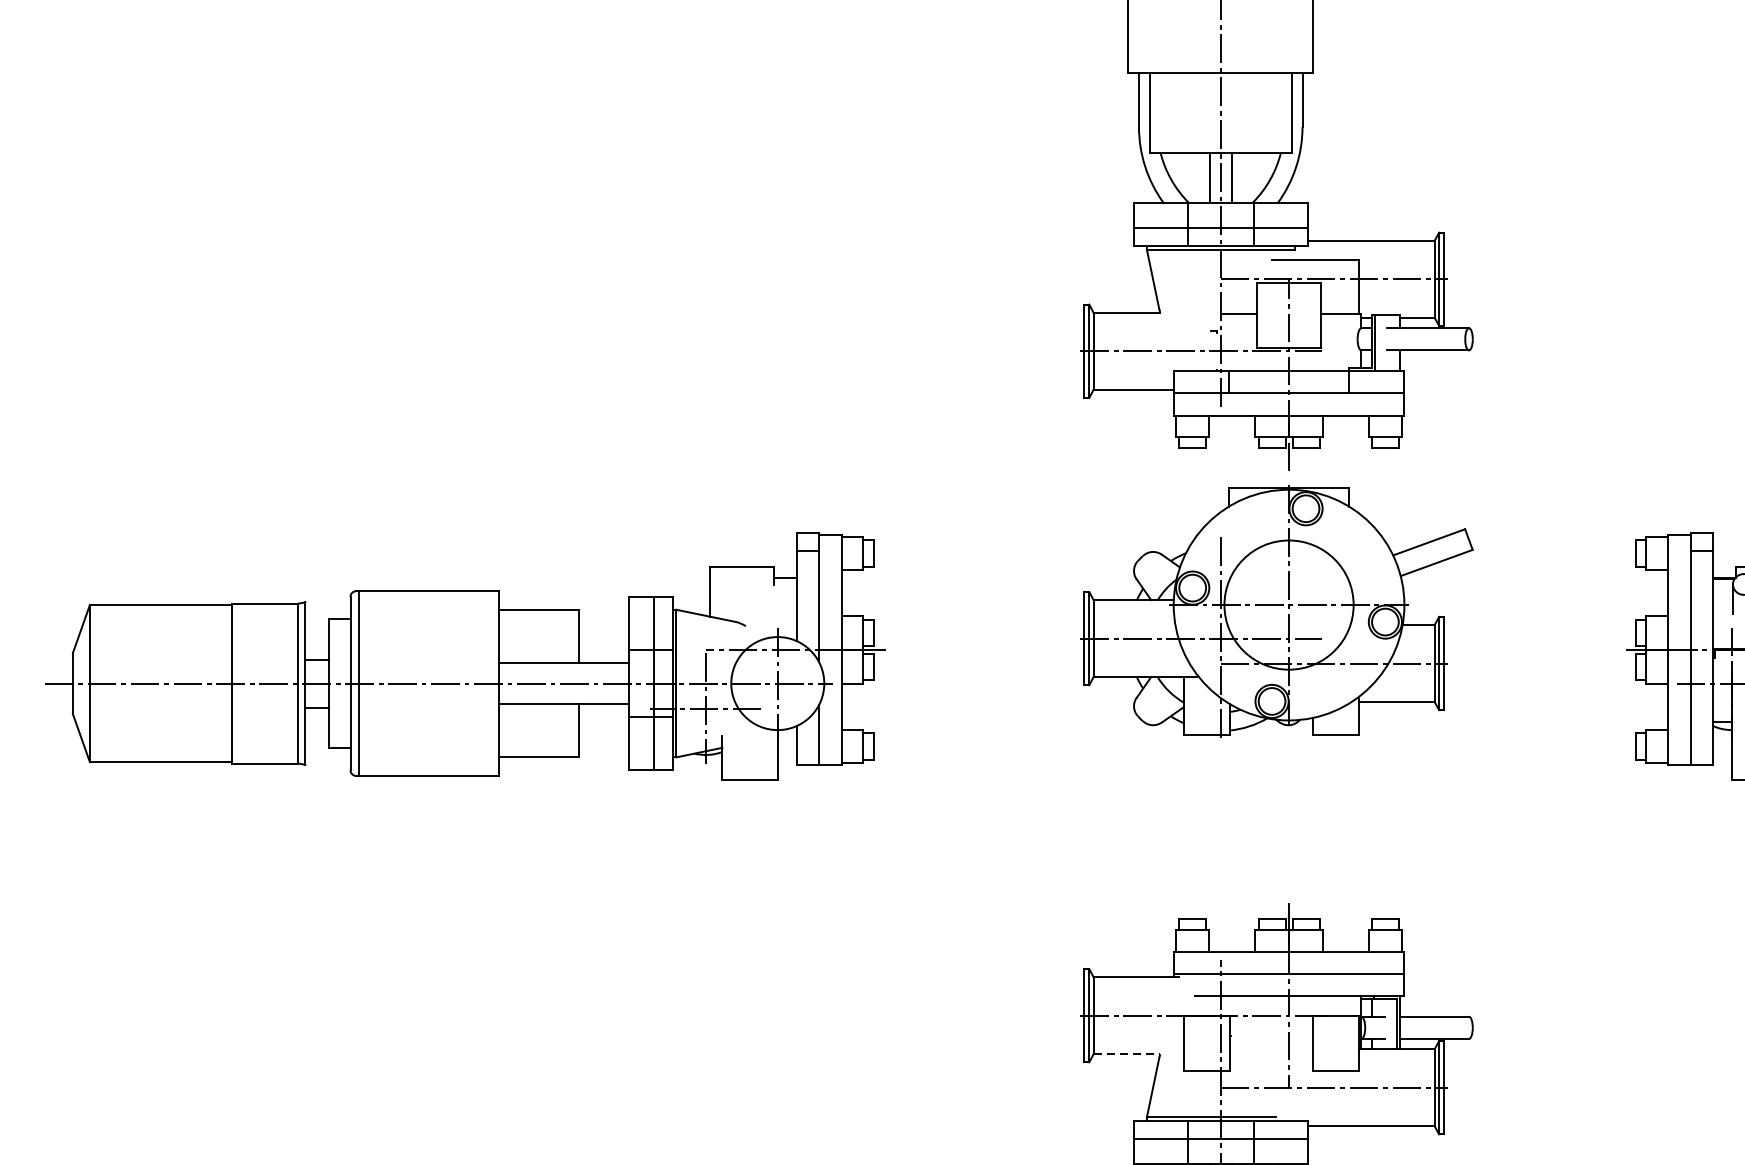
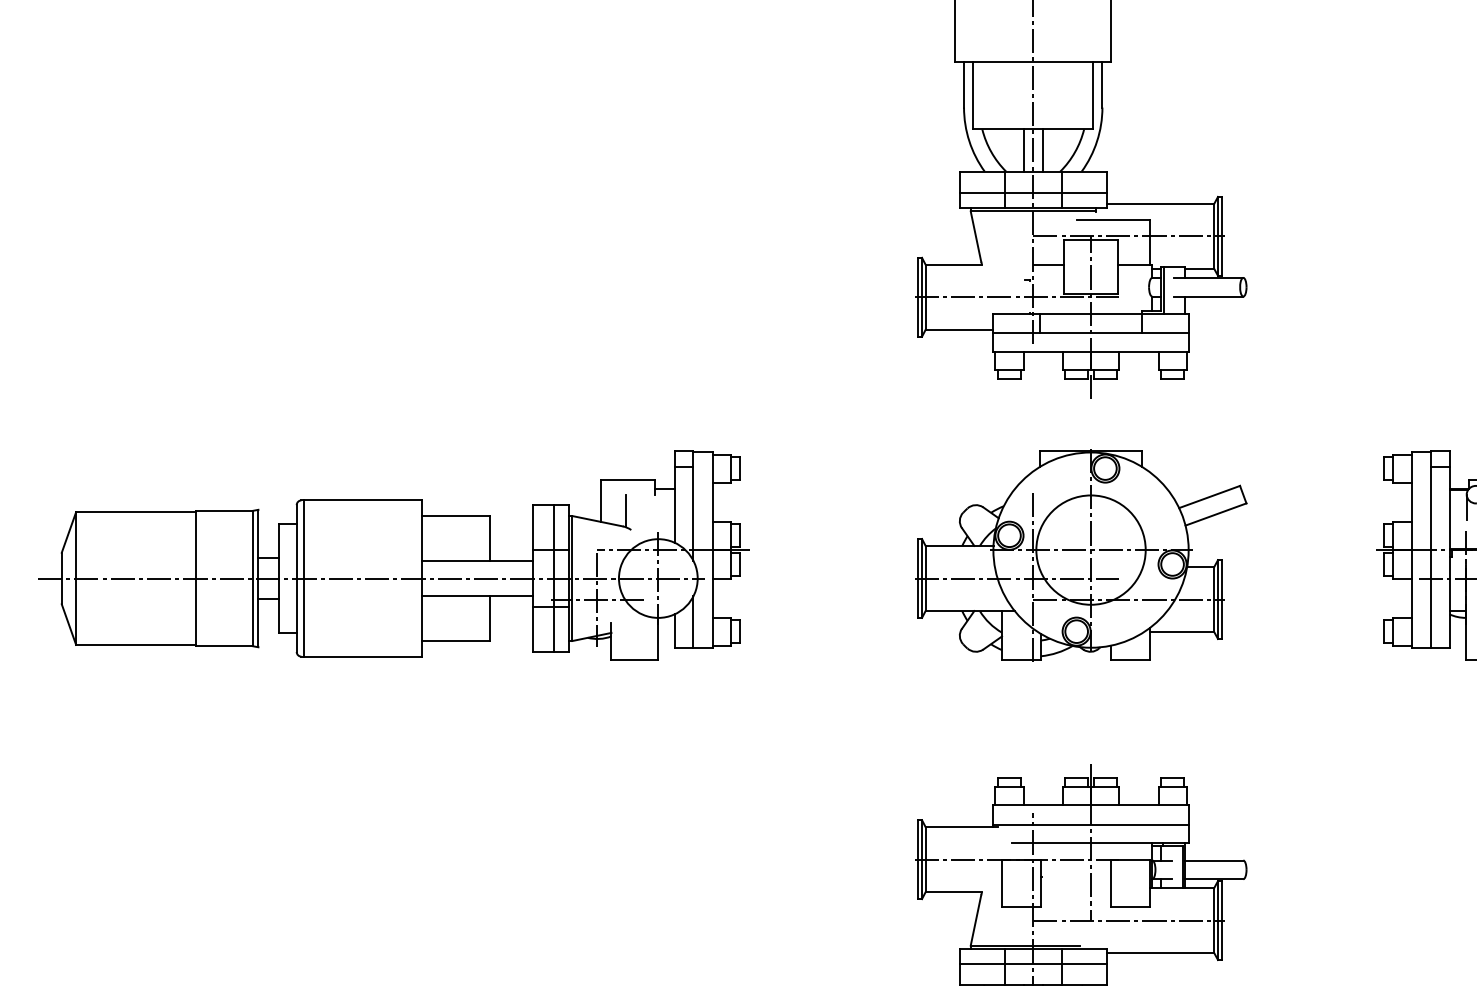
line: (740, 604) -> (626, 511), added
part: (1277, 611) -> (1081, 555), moved
line: (1127, 1054) -> (954, 892), dashed -> solid

